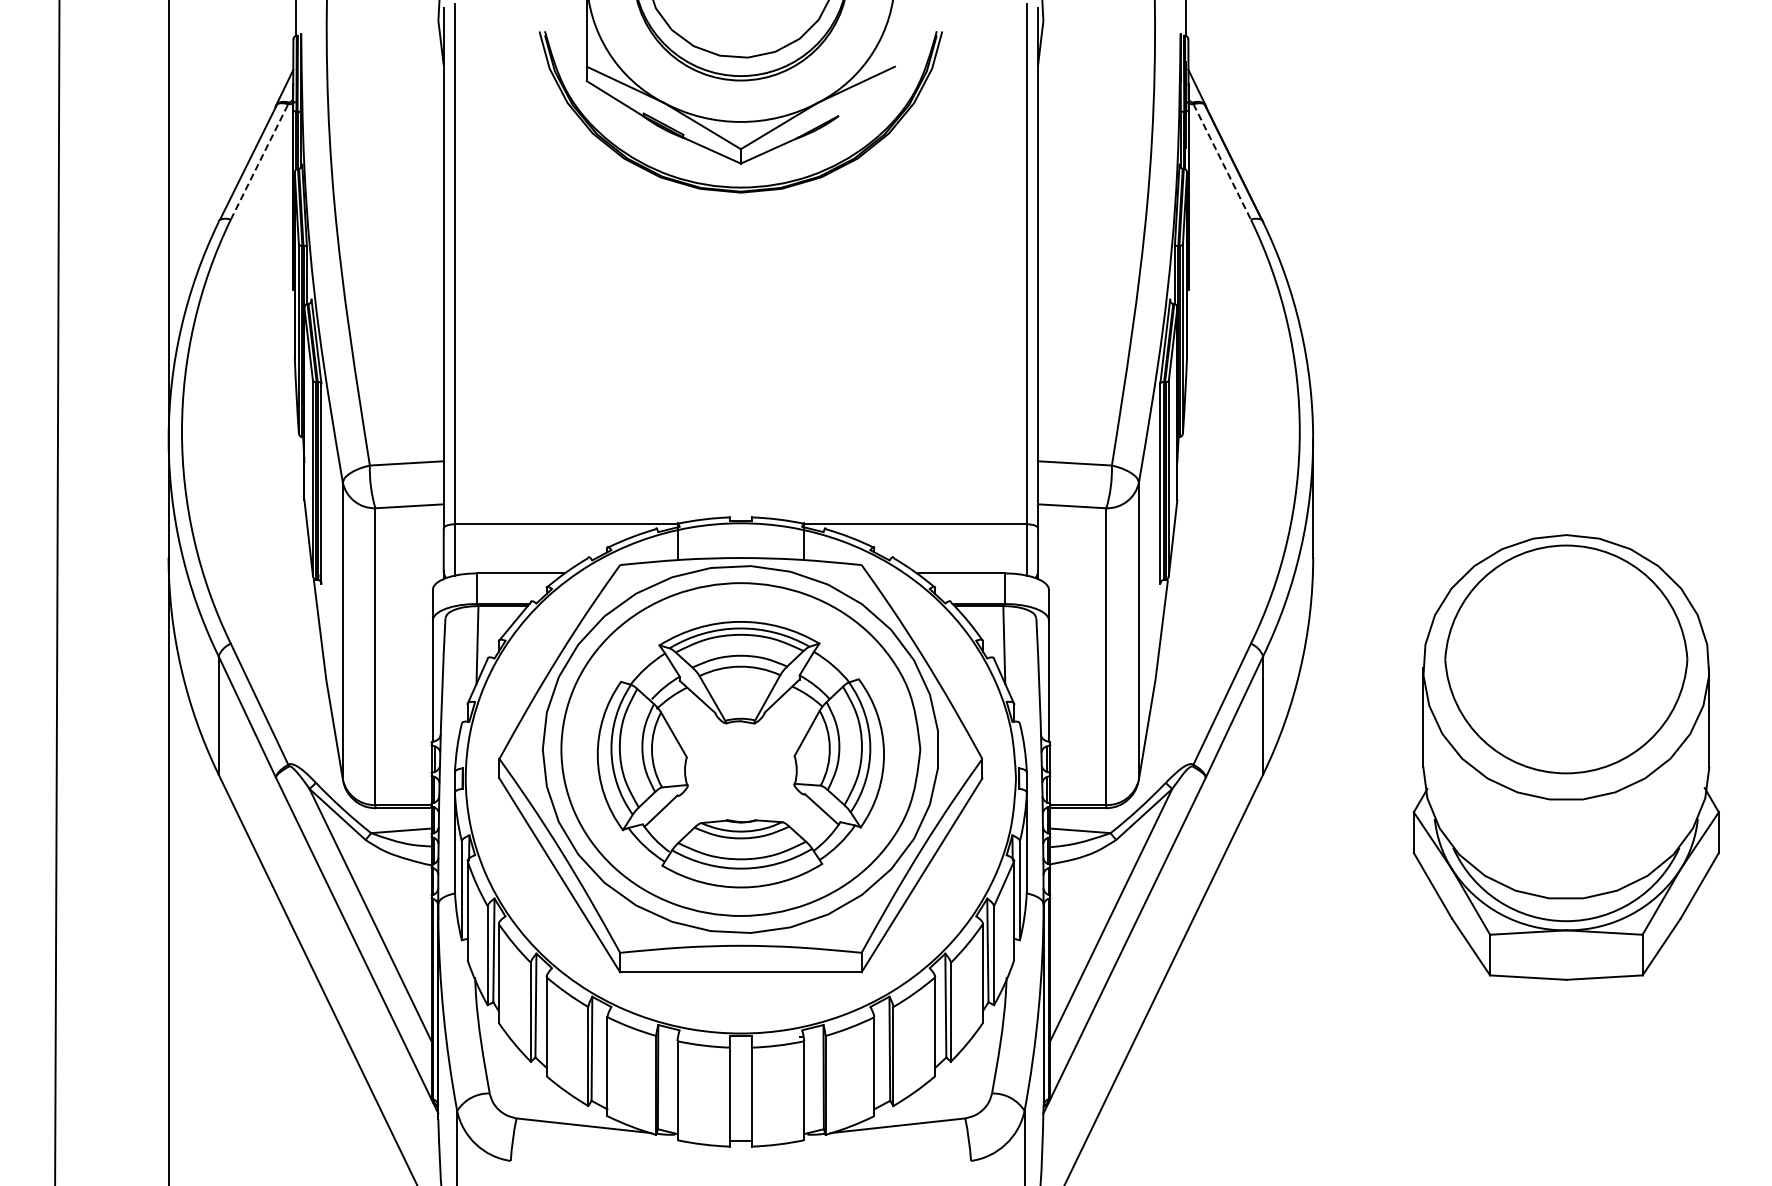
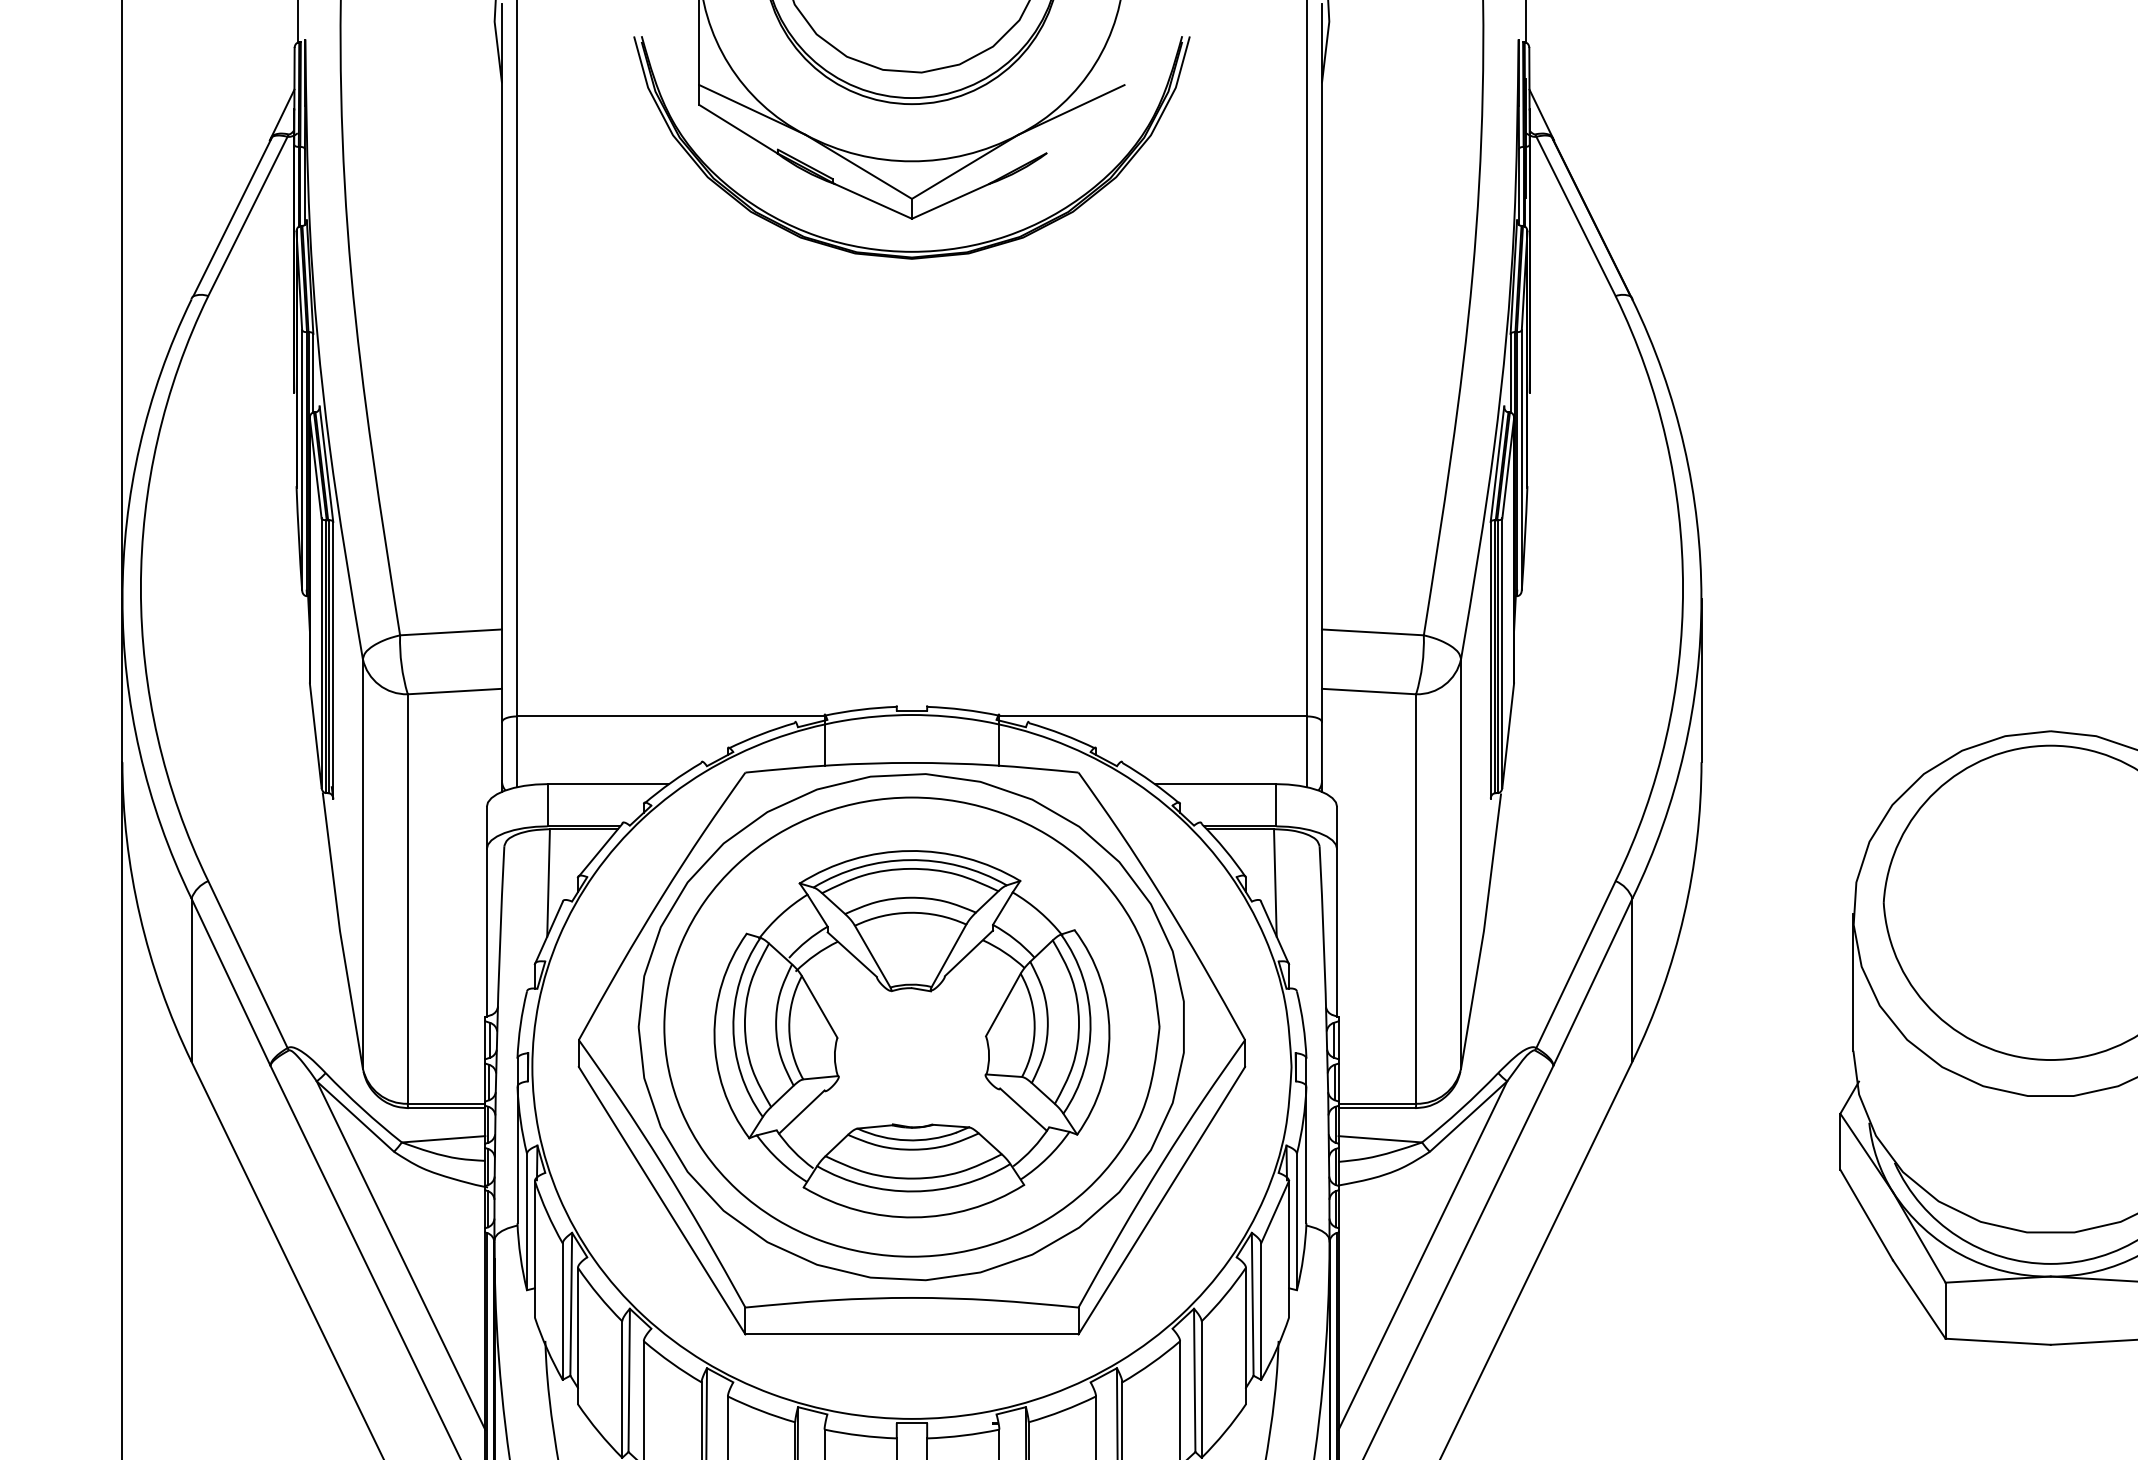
line: (259, 161) -> (247, 215), dashed -> solid
line: (1222, 161) -> (1576, 215), dashed -> solid

